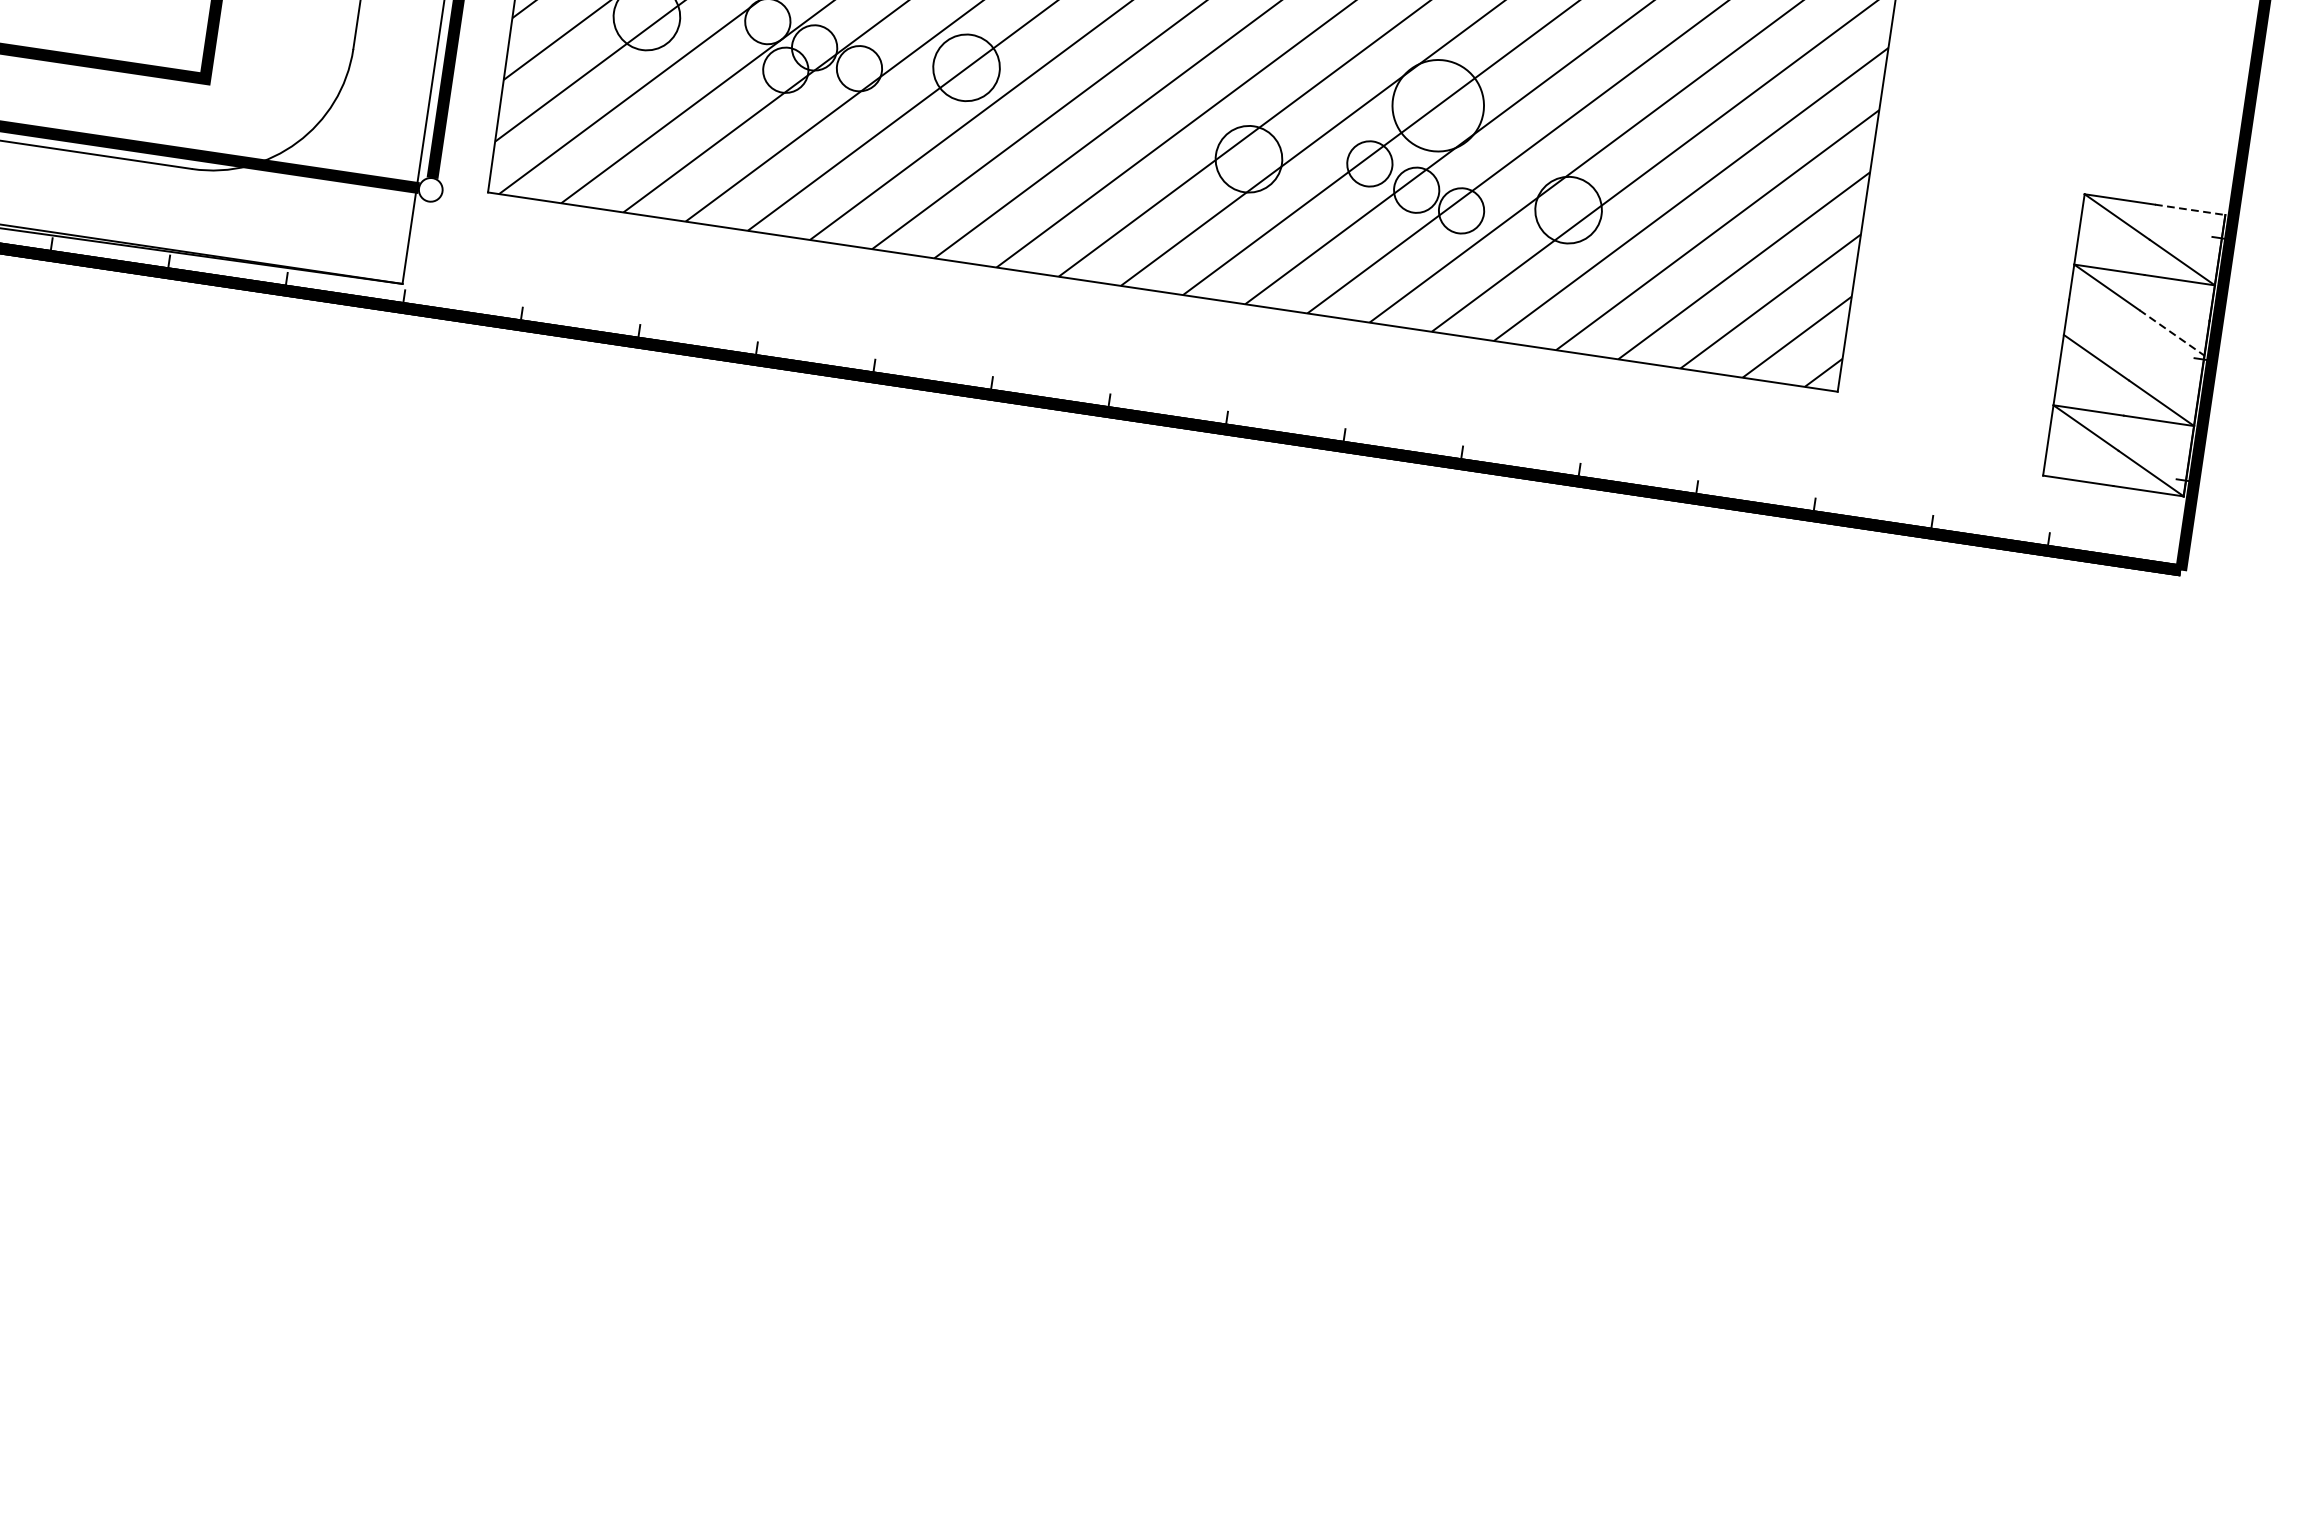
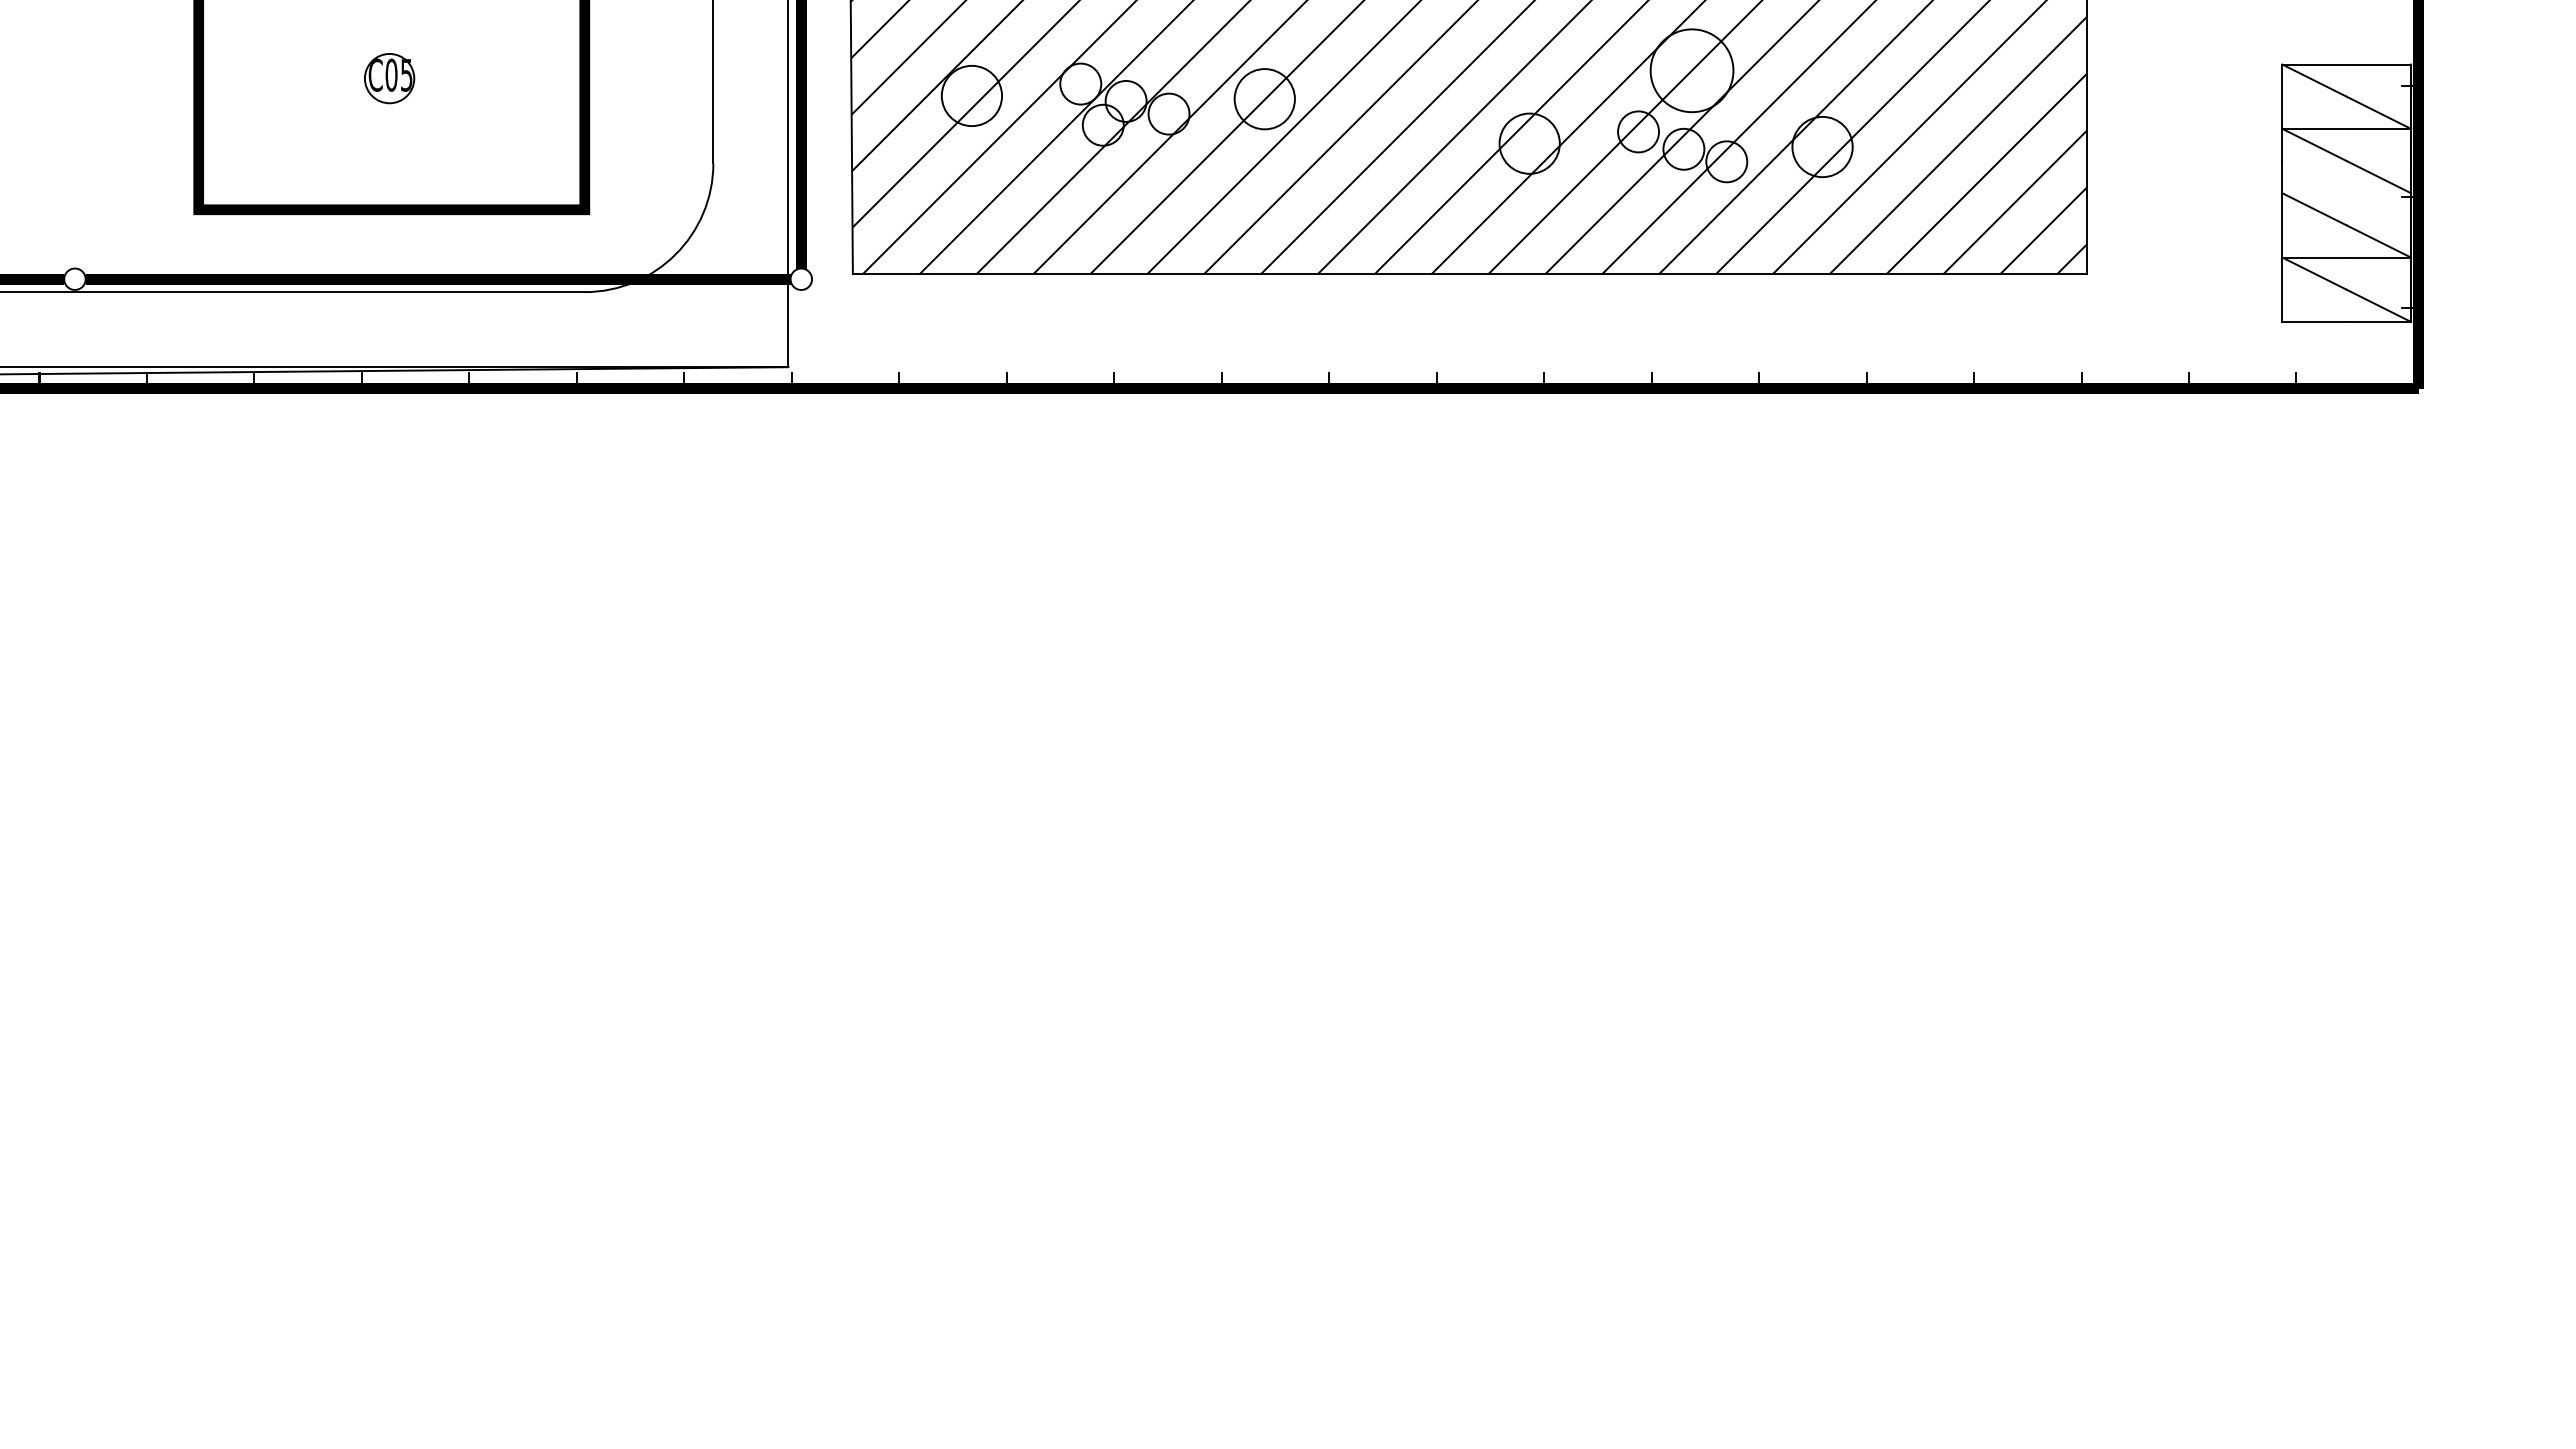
line: (2190, 209) -> (2379, 64), dashed -> solid
line: (2171, 333) -> (2378, 177), dashed -> solid

